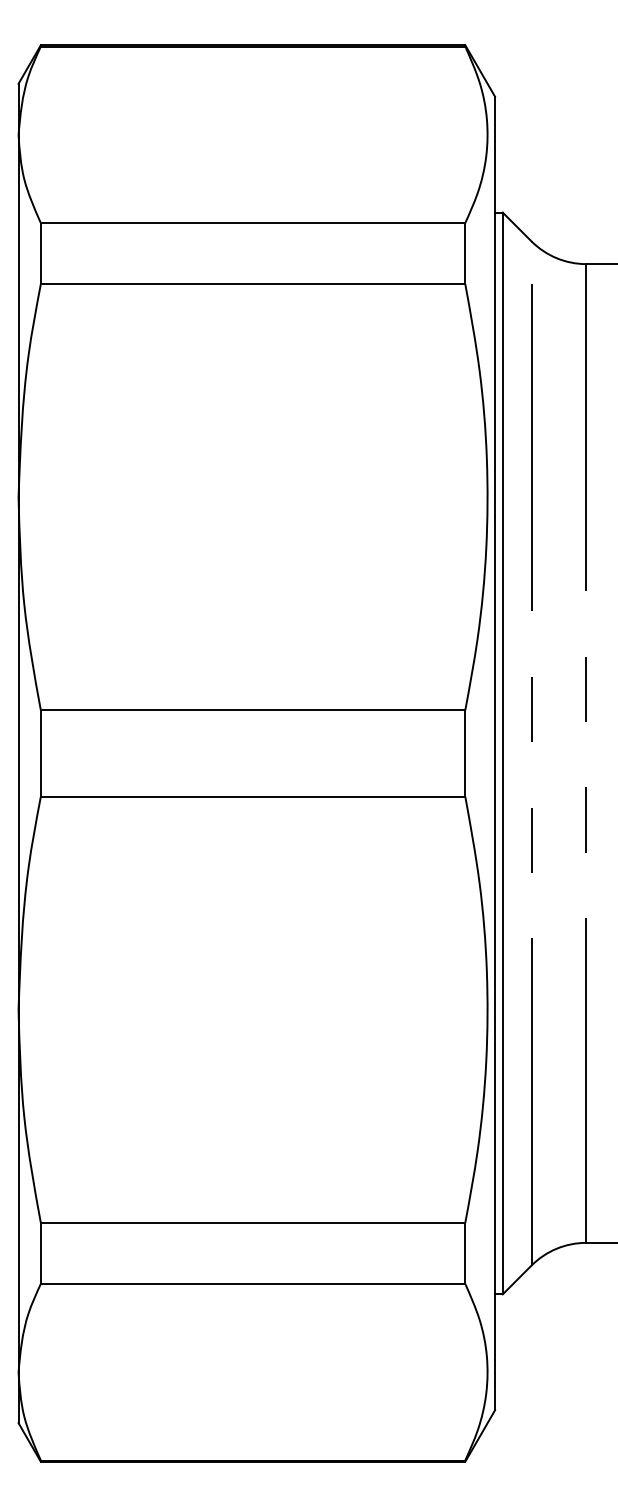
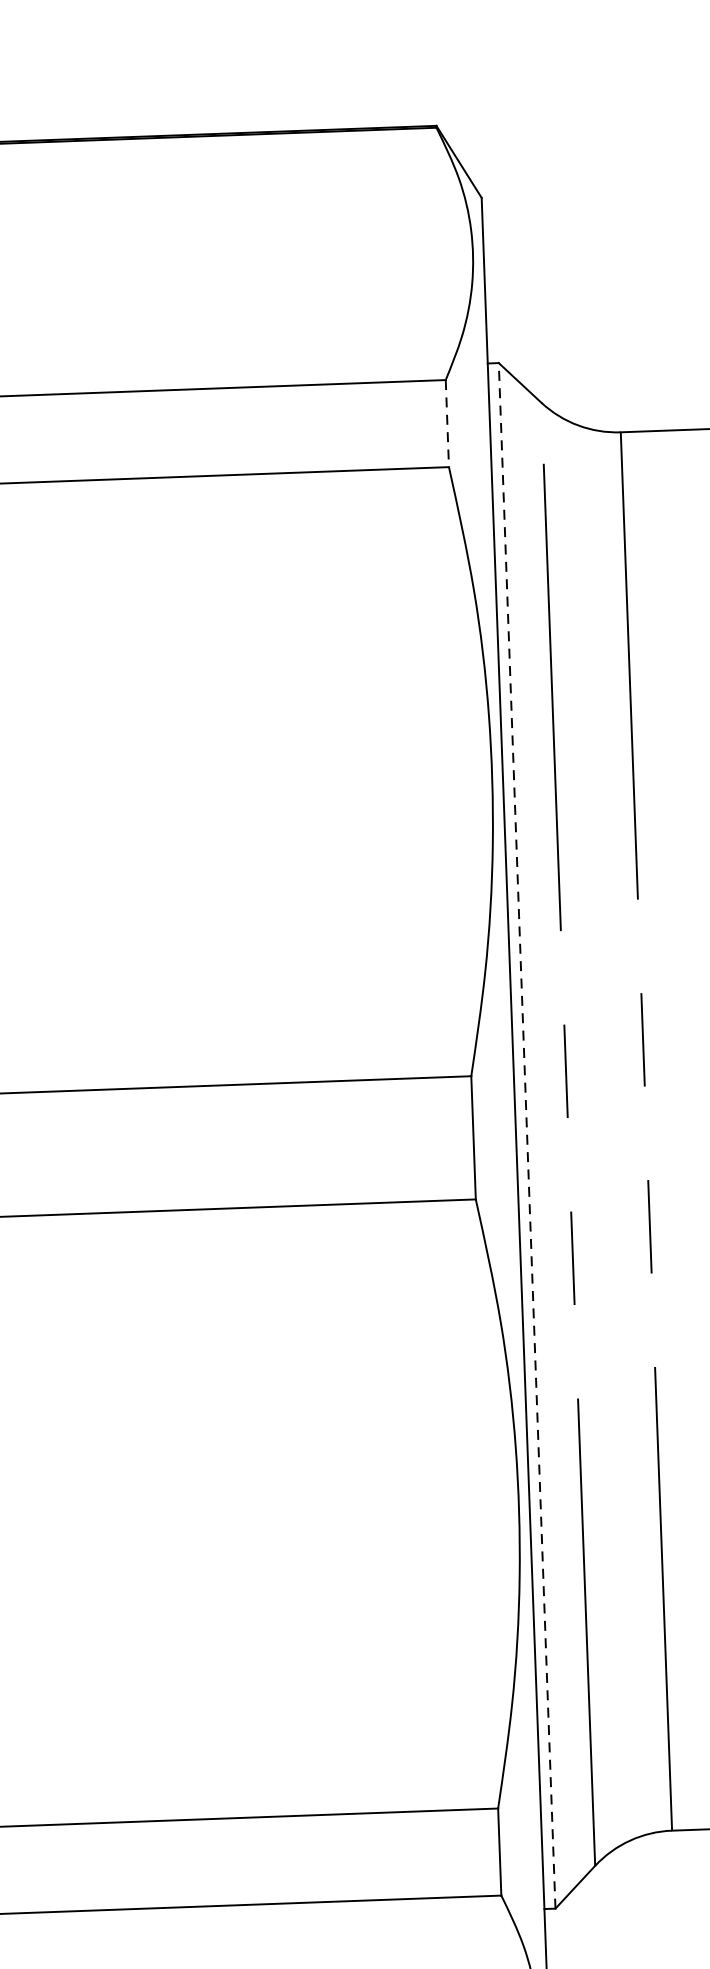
line: (465, 254) -> (447, 424), solid -> dashed
line: (502, 753) -> (526, 1135), solid -> dashed

